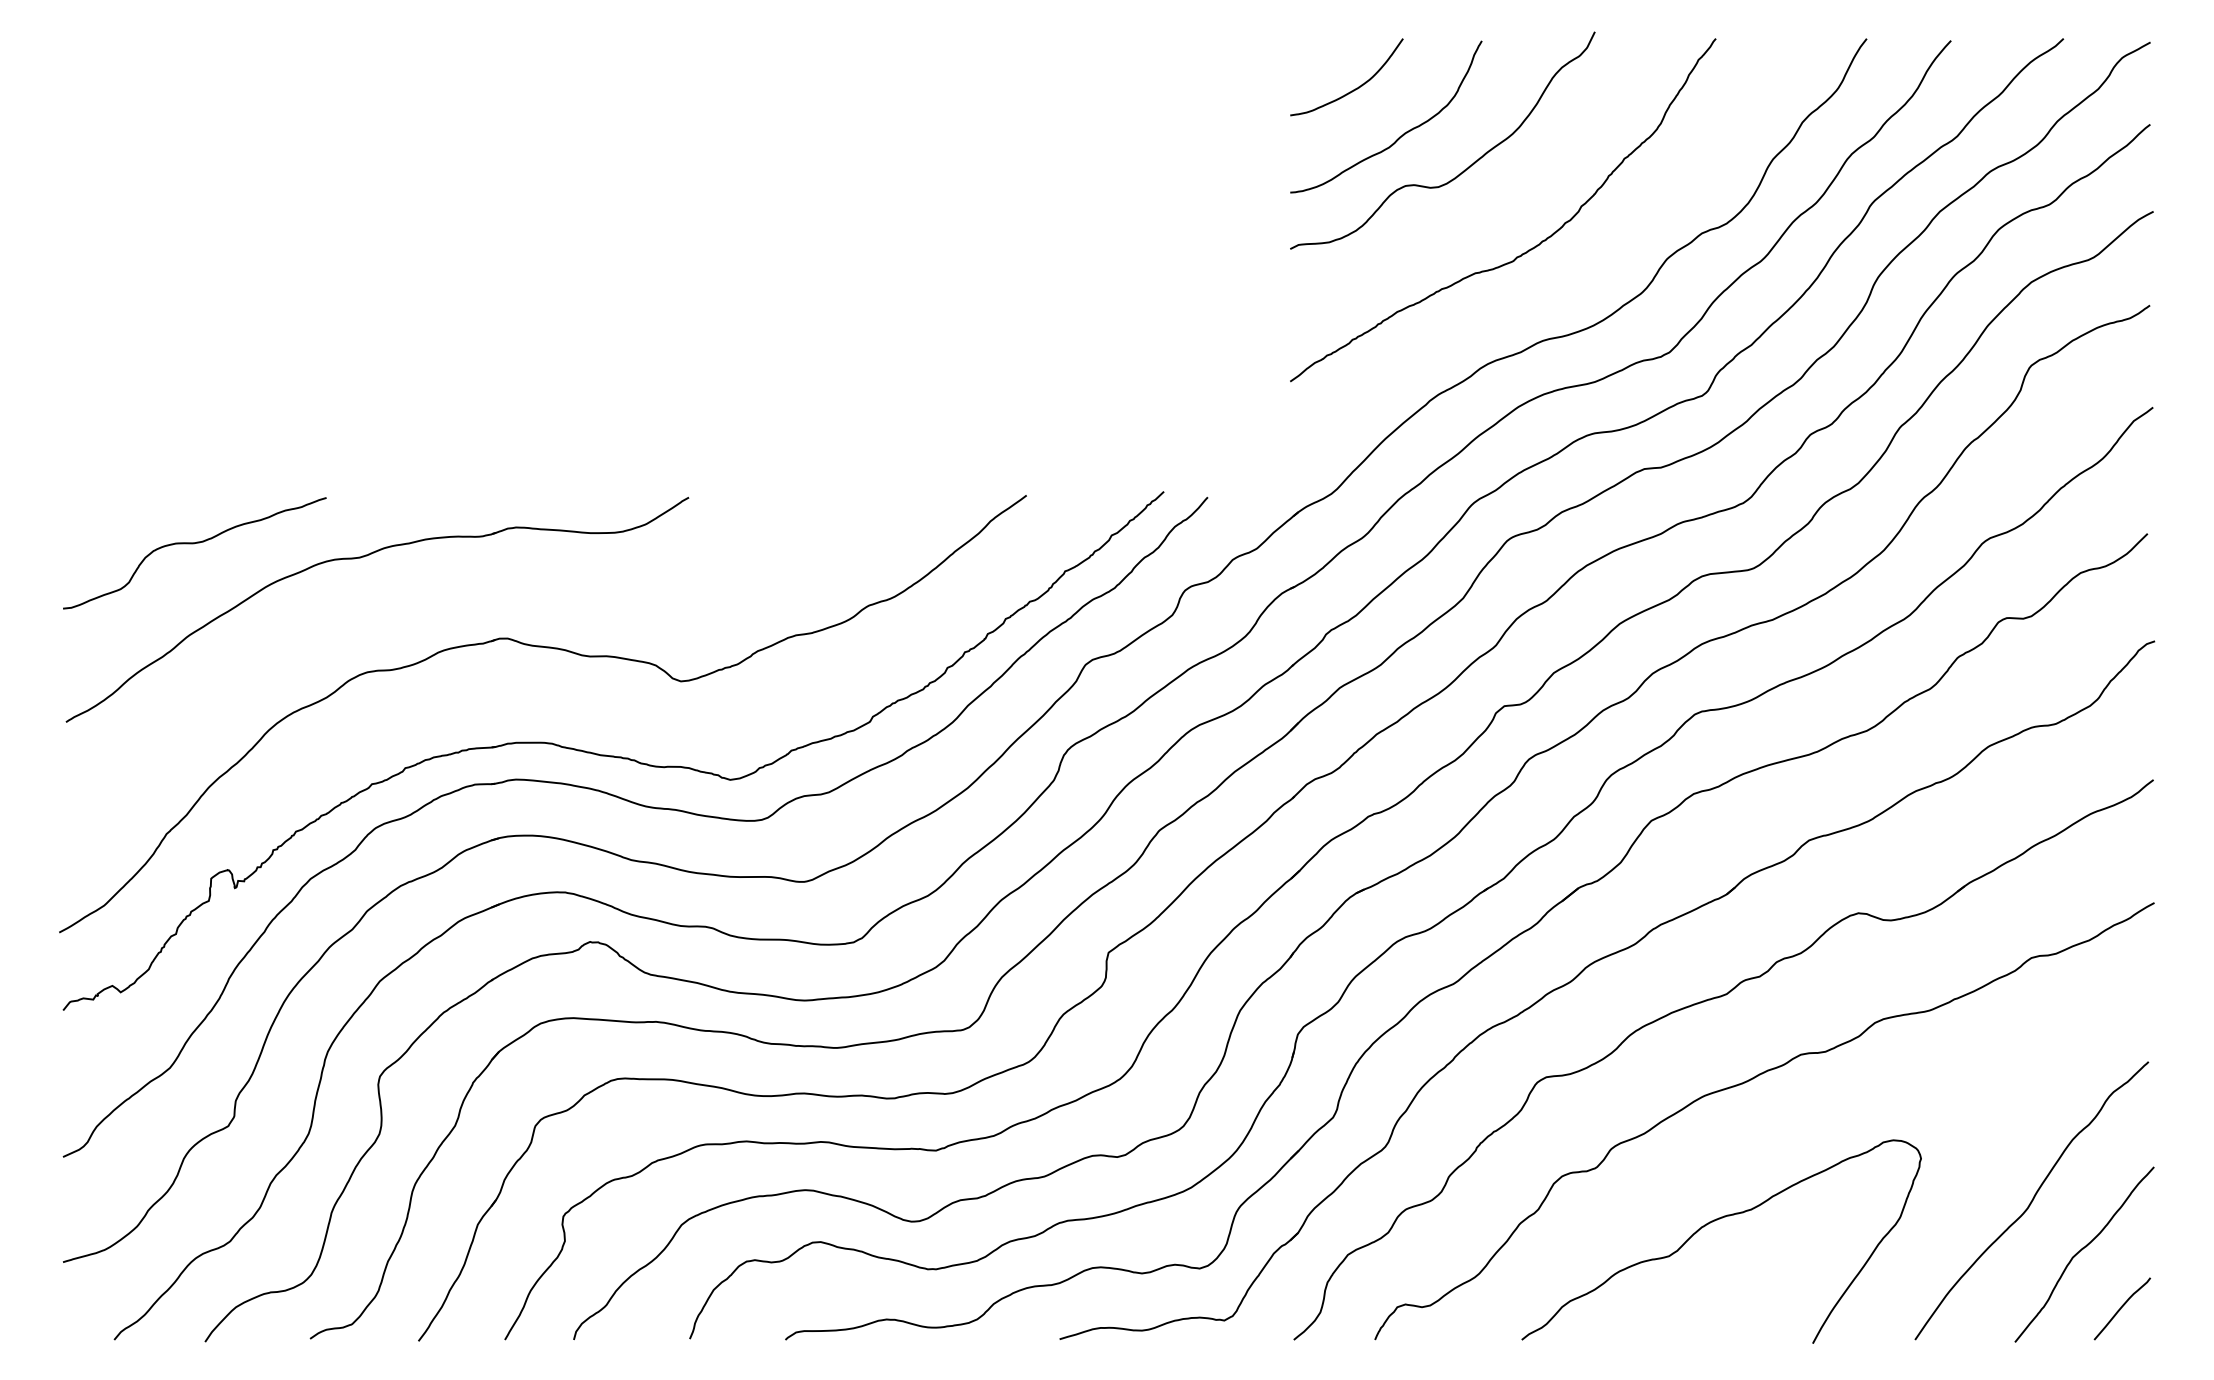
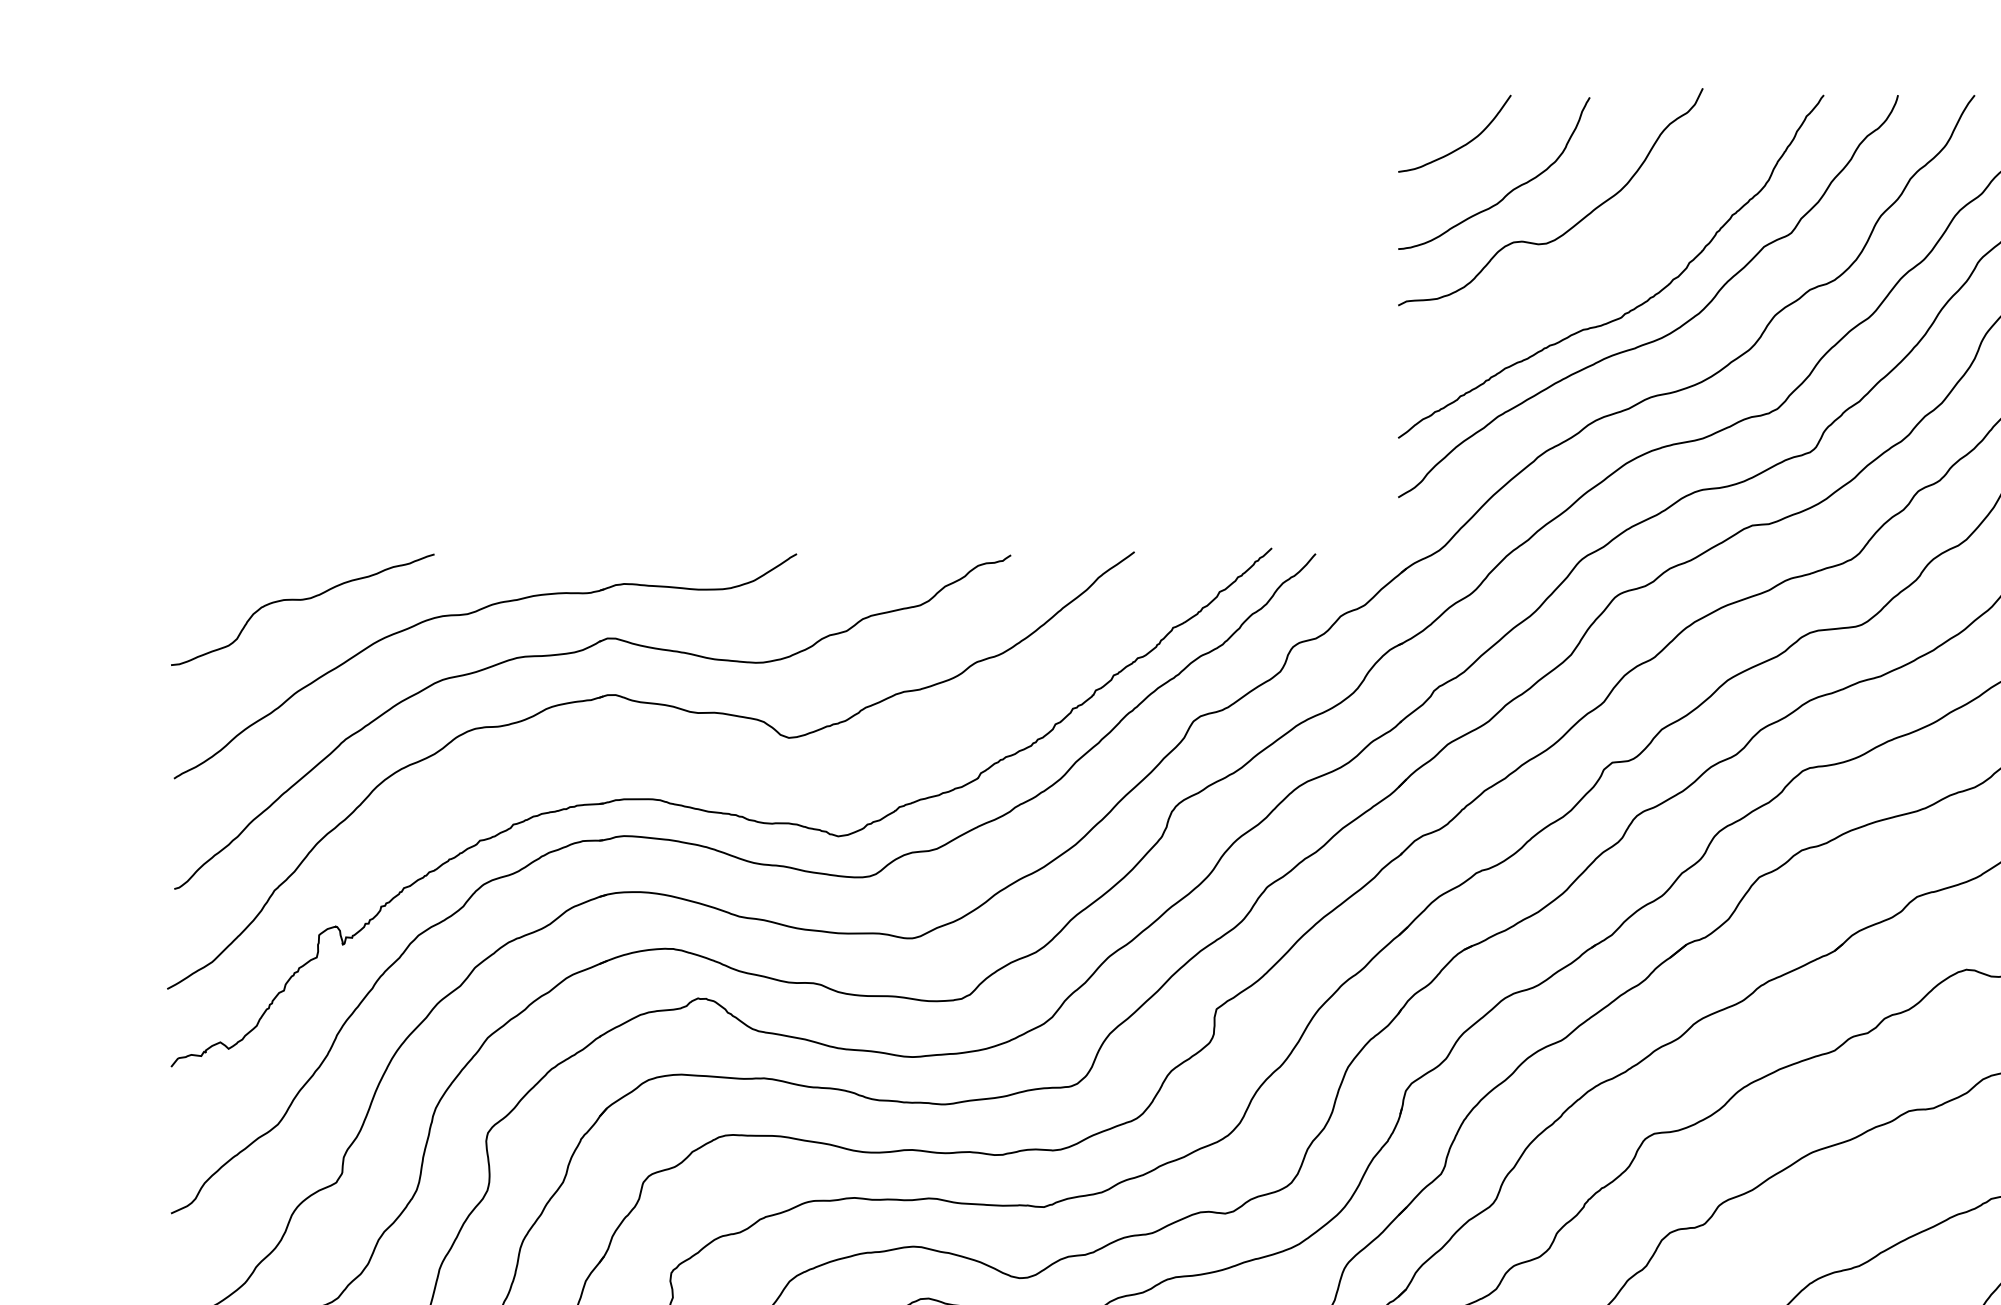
curve: (1560, 276) -> (1668, 333), added
part: (468, 596) -> (576, 653), added

